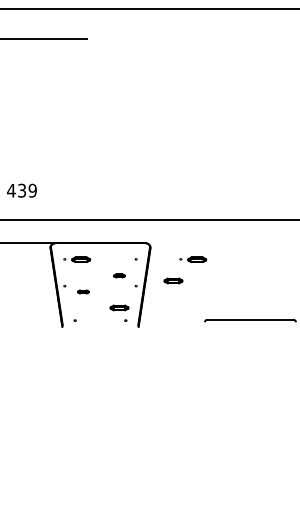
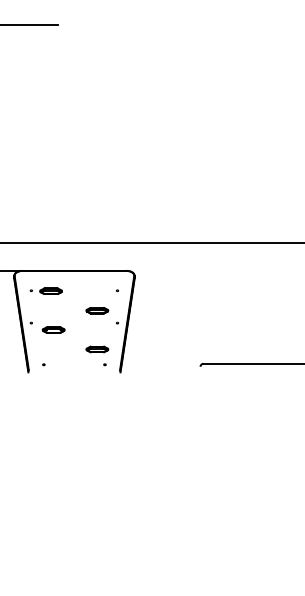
part: (193, 259) -> (186, 290), removed
part: (119, 275) -> (97, 310), size x1.67
part: (173, 280) -> (162, 316), removed
part: (83, 291) -> (53, 329), size x1.67

